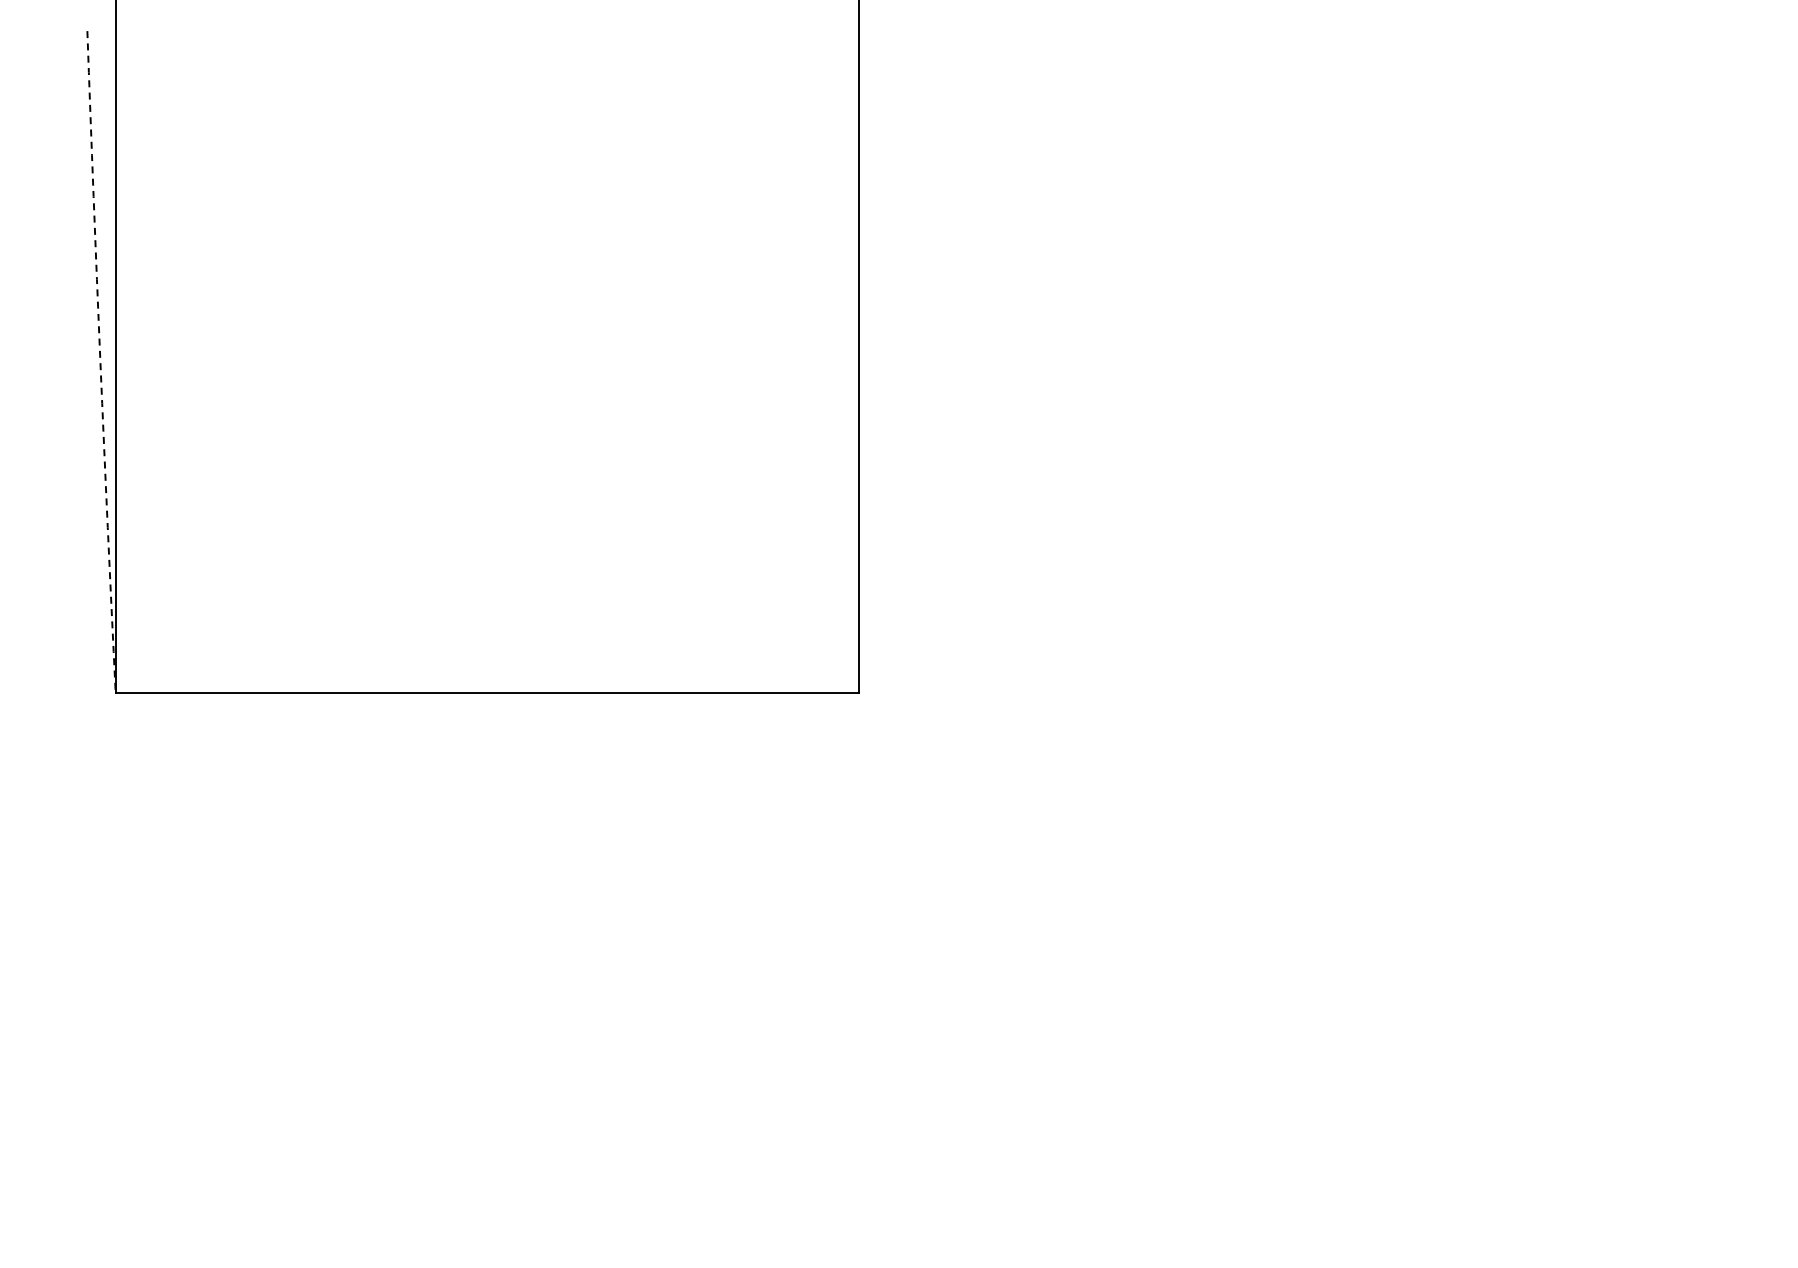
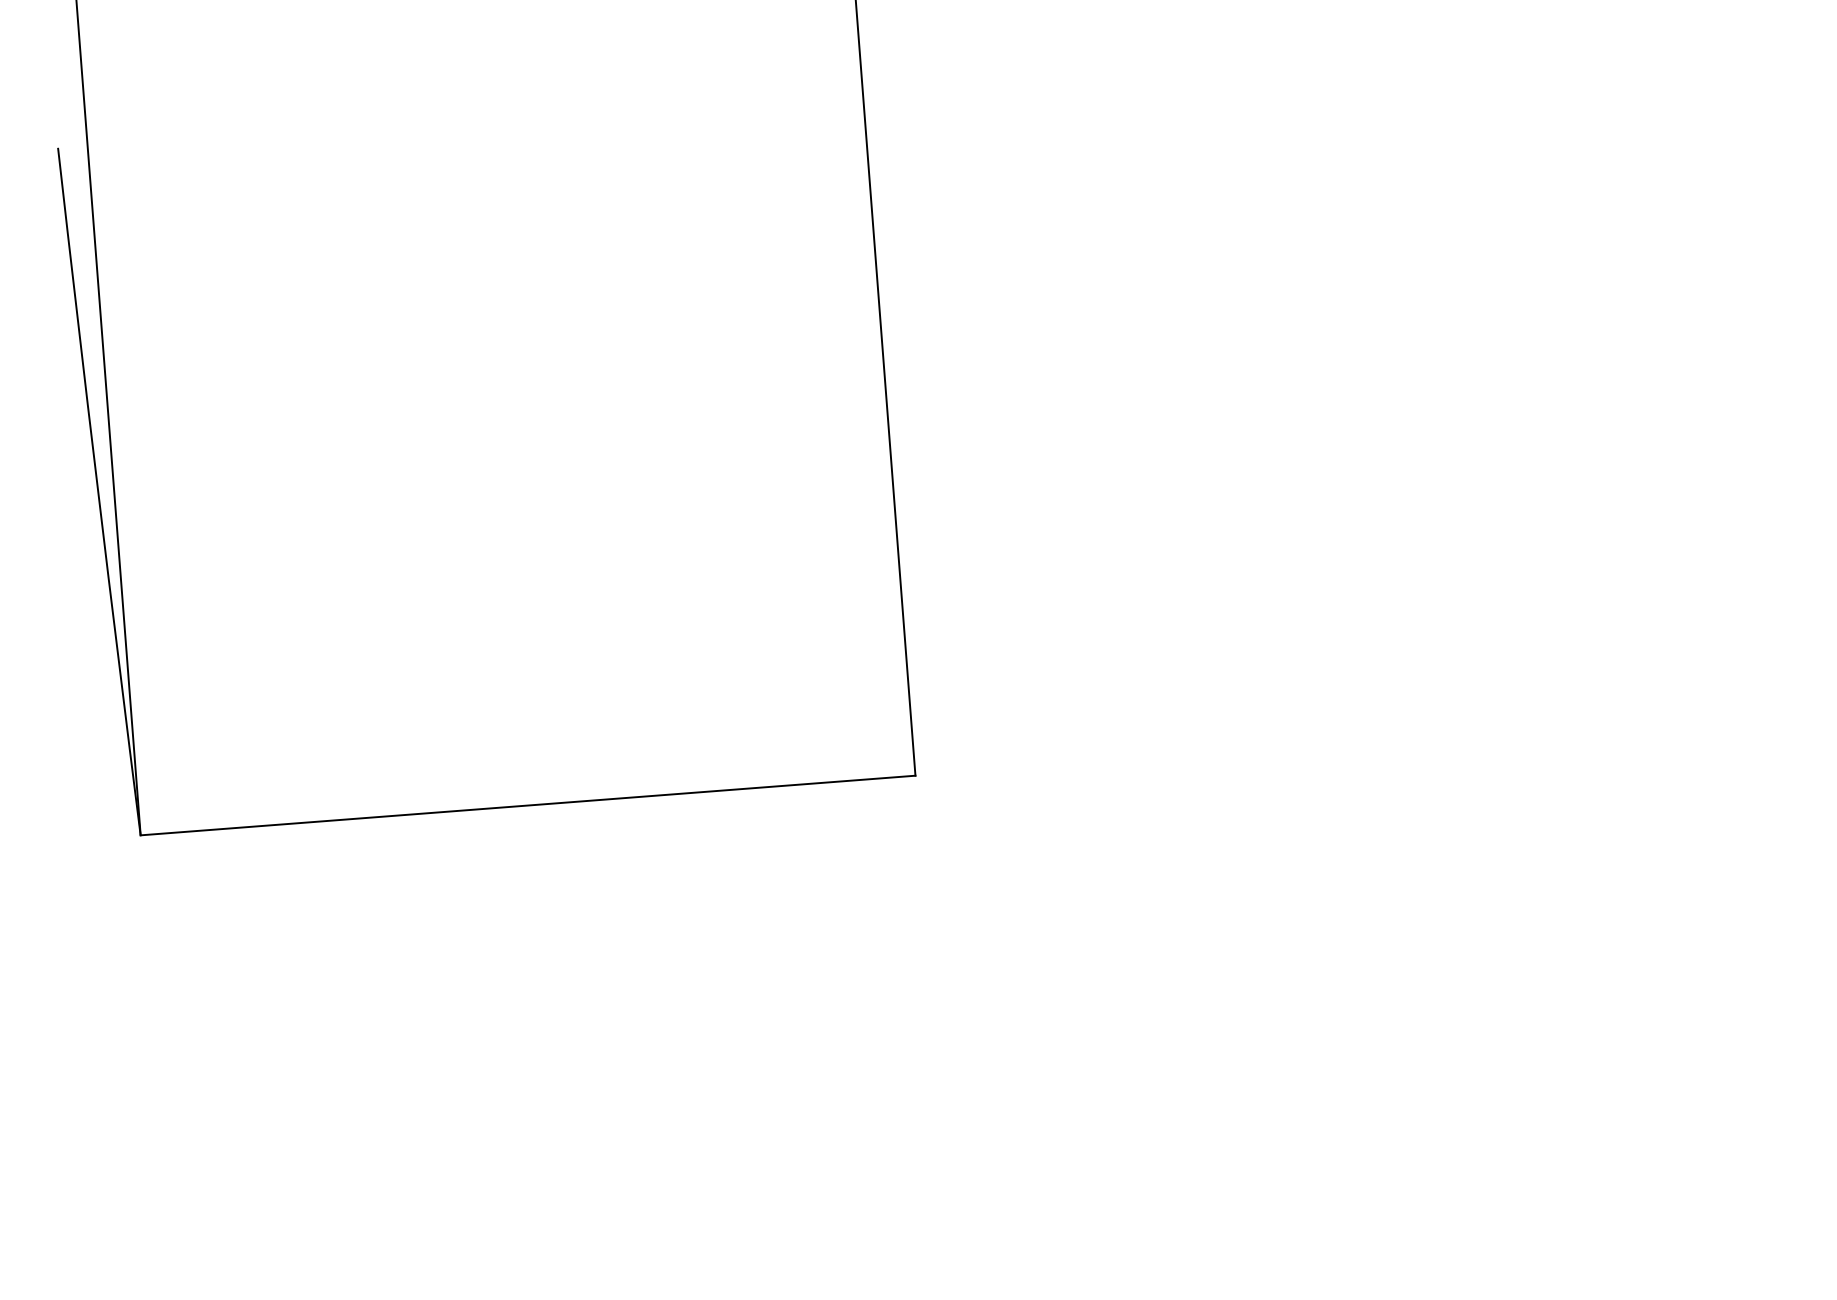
arc: (100, 361) -> (98, 491), dashed -> solid

